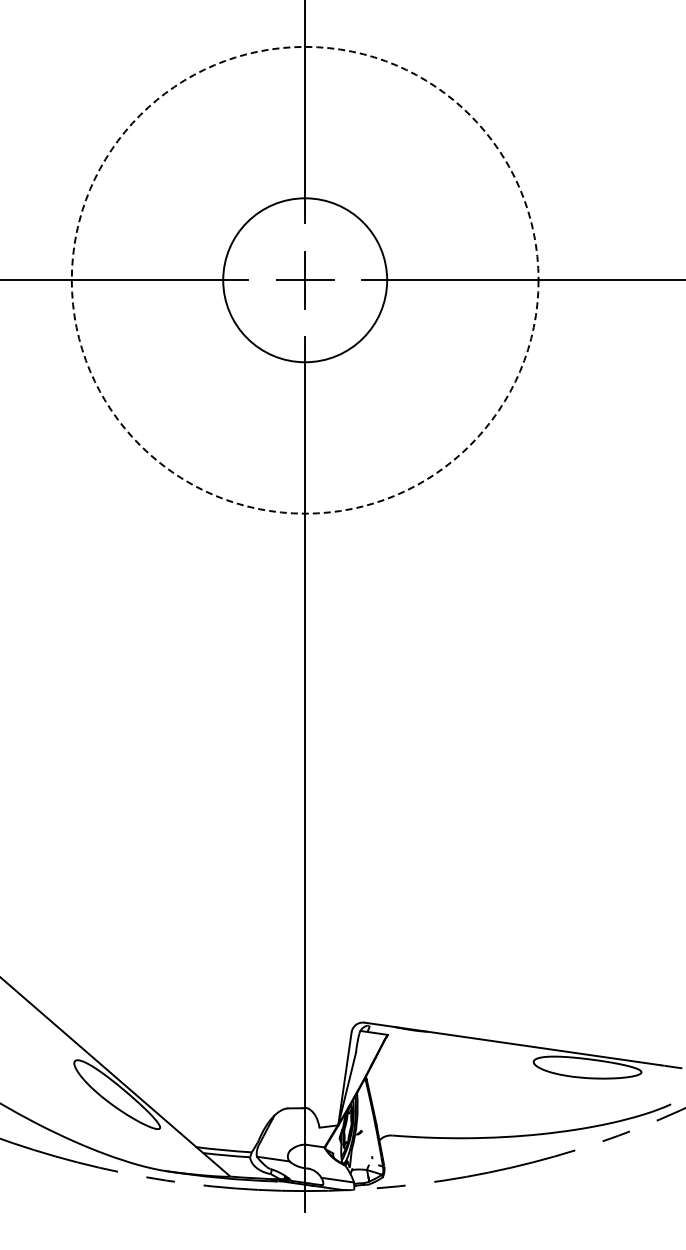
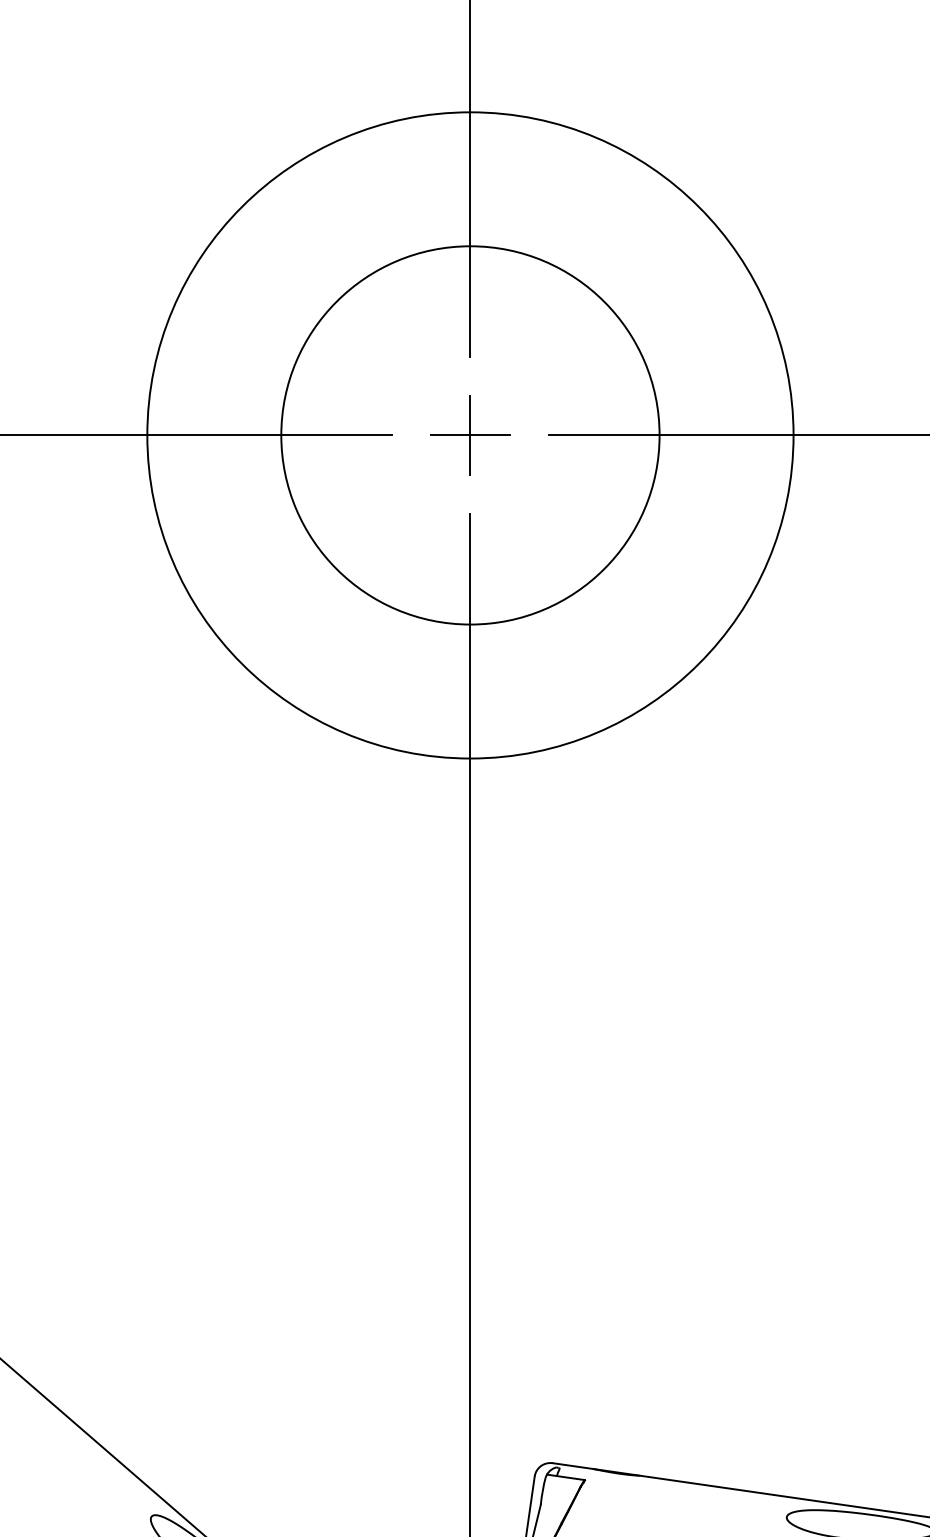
circle: (304, 279) -> (469, 434), dashed -> solid
circle: (304, 279) -> (469, 434), size x1.67

